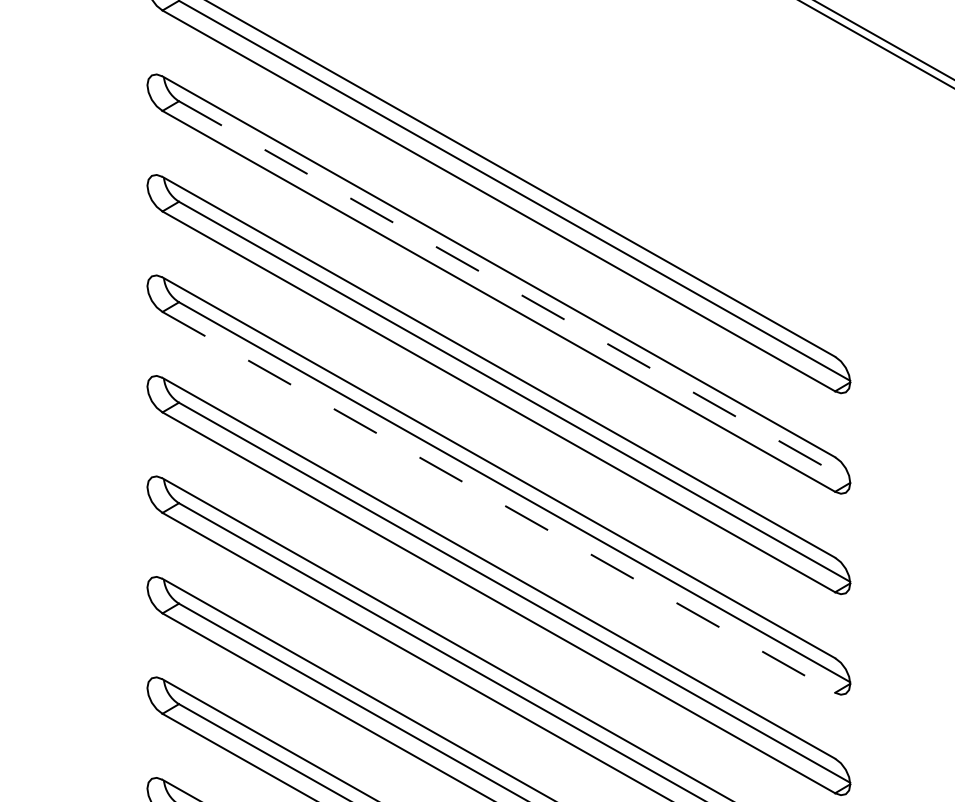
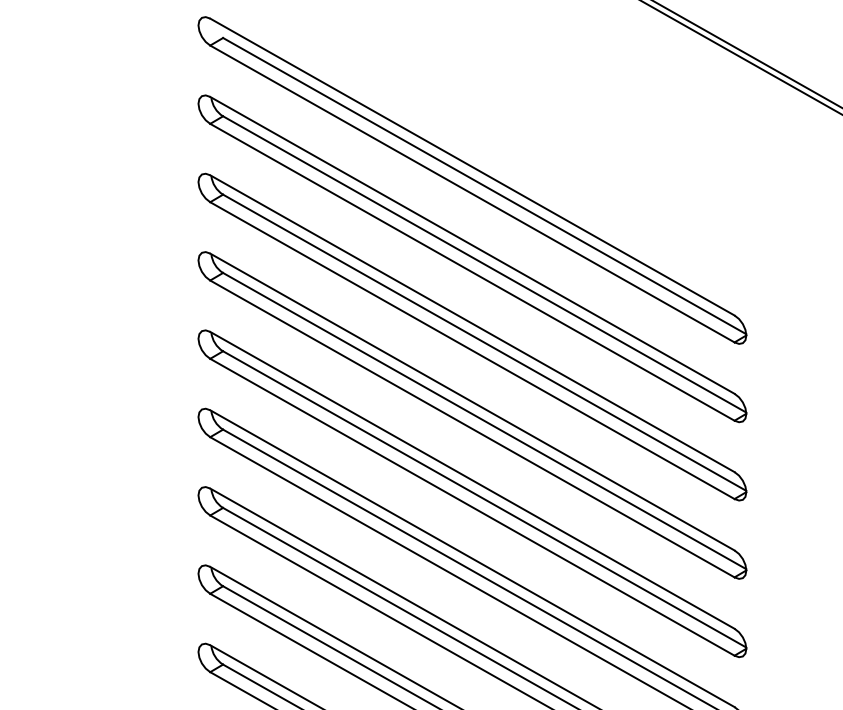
line: (514, 291) -> (484, 264), dashed -> solid
line: (498, 503) -> (472, 429), dashed -> solid

